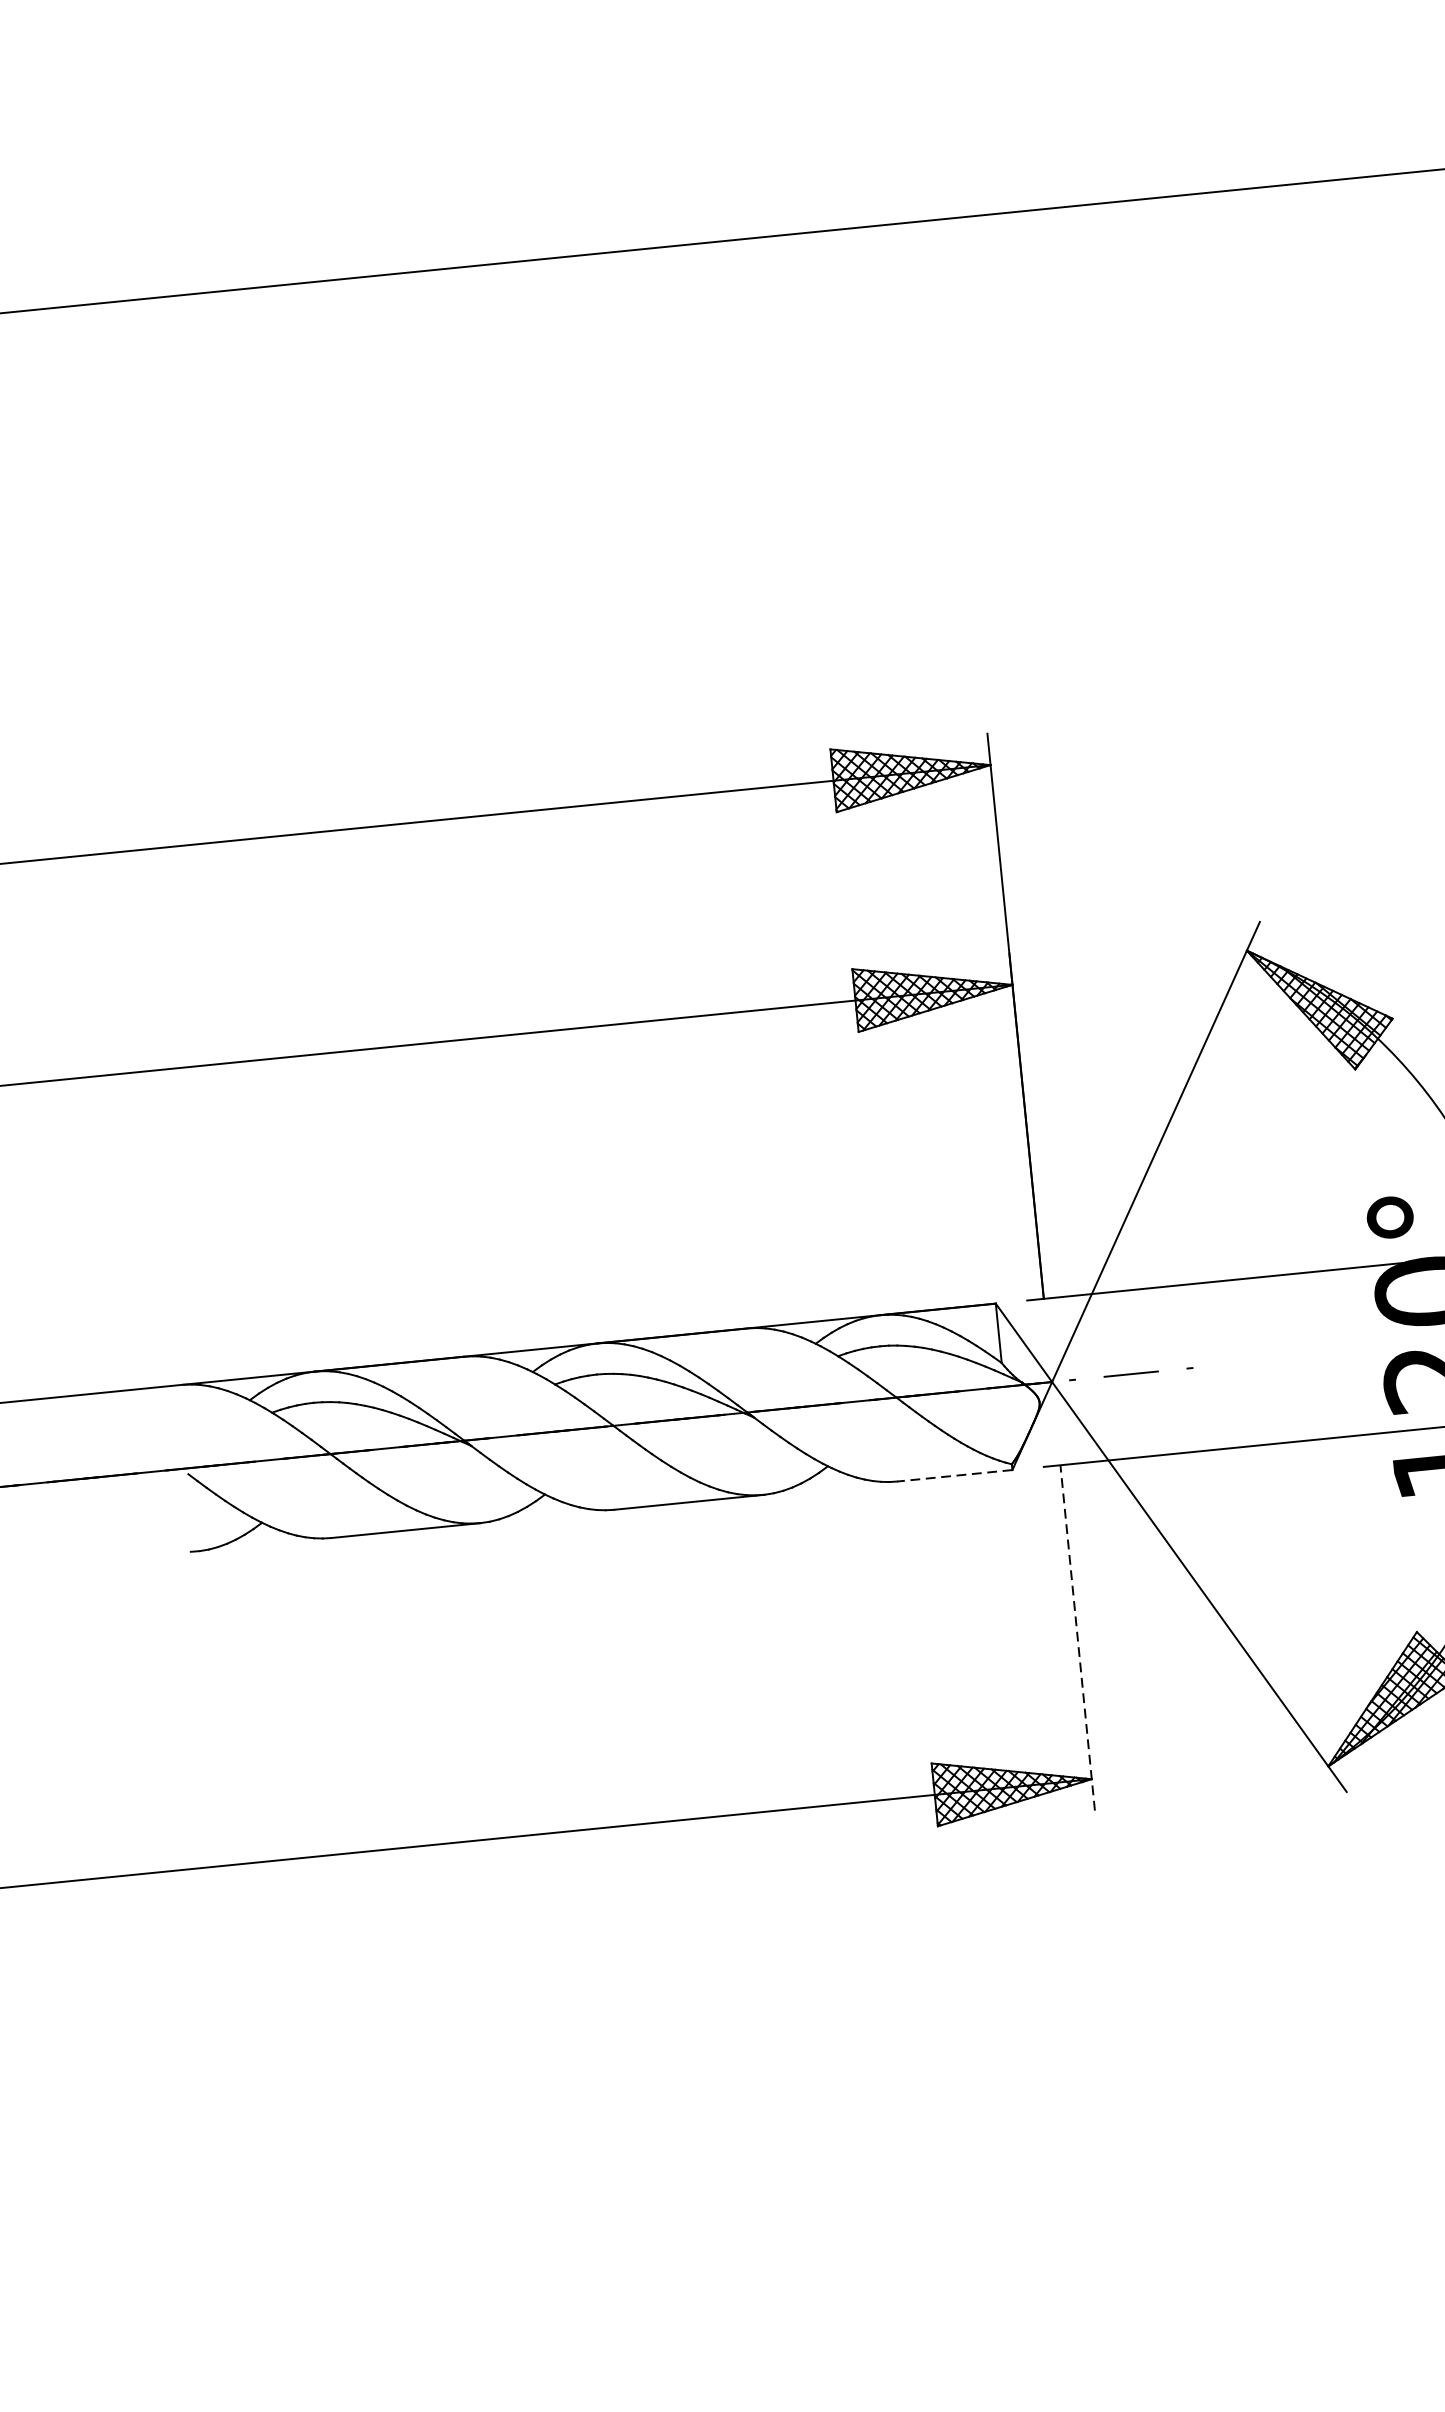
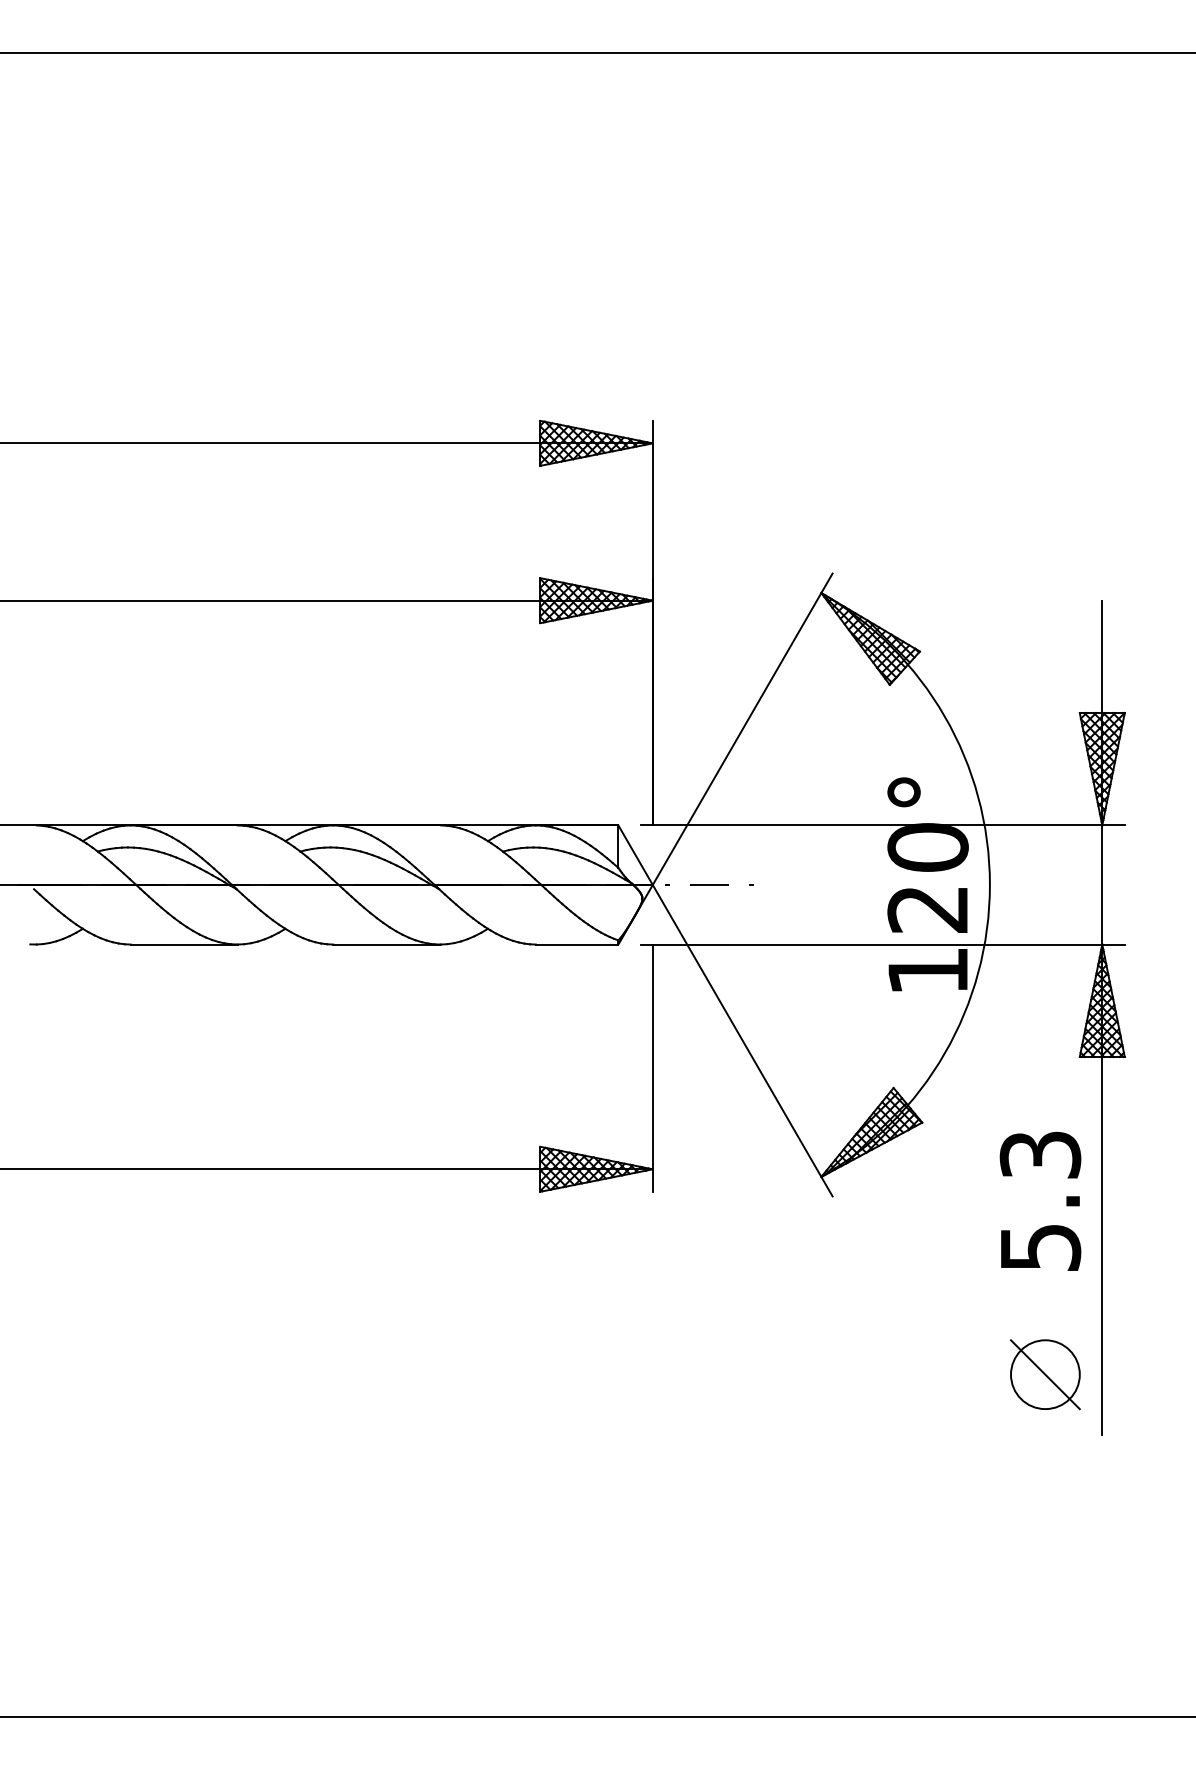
line: (953, 1475) -> (576, 944), dashed -> solid
line: (1077, 1638) -> (652, 1068), dashed -> solid

